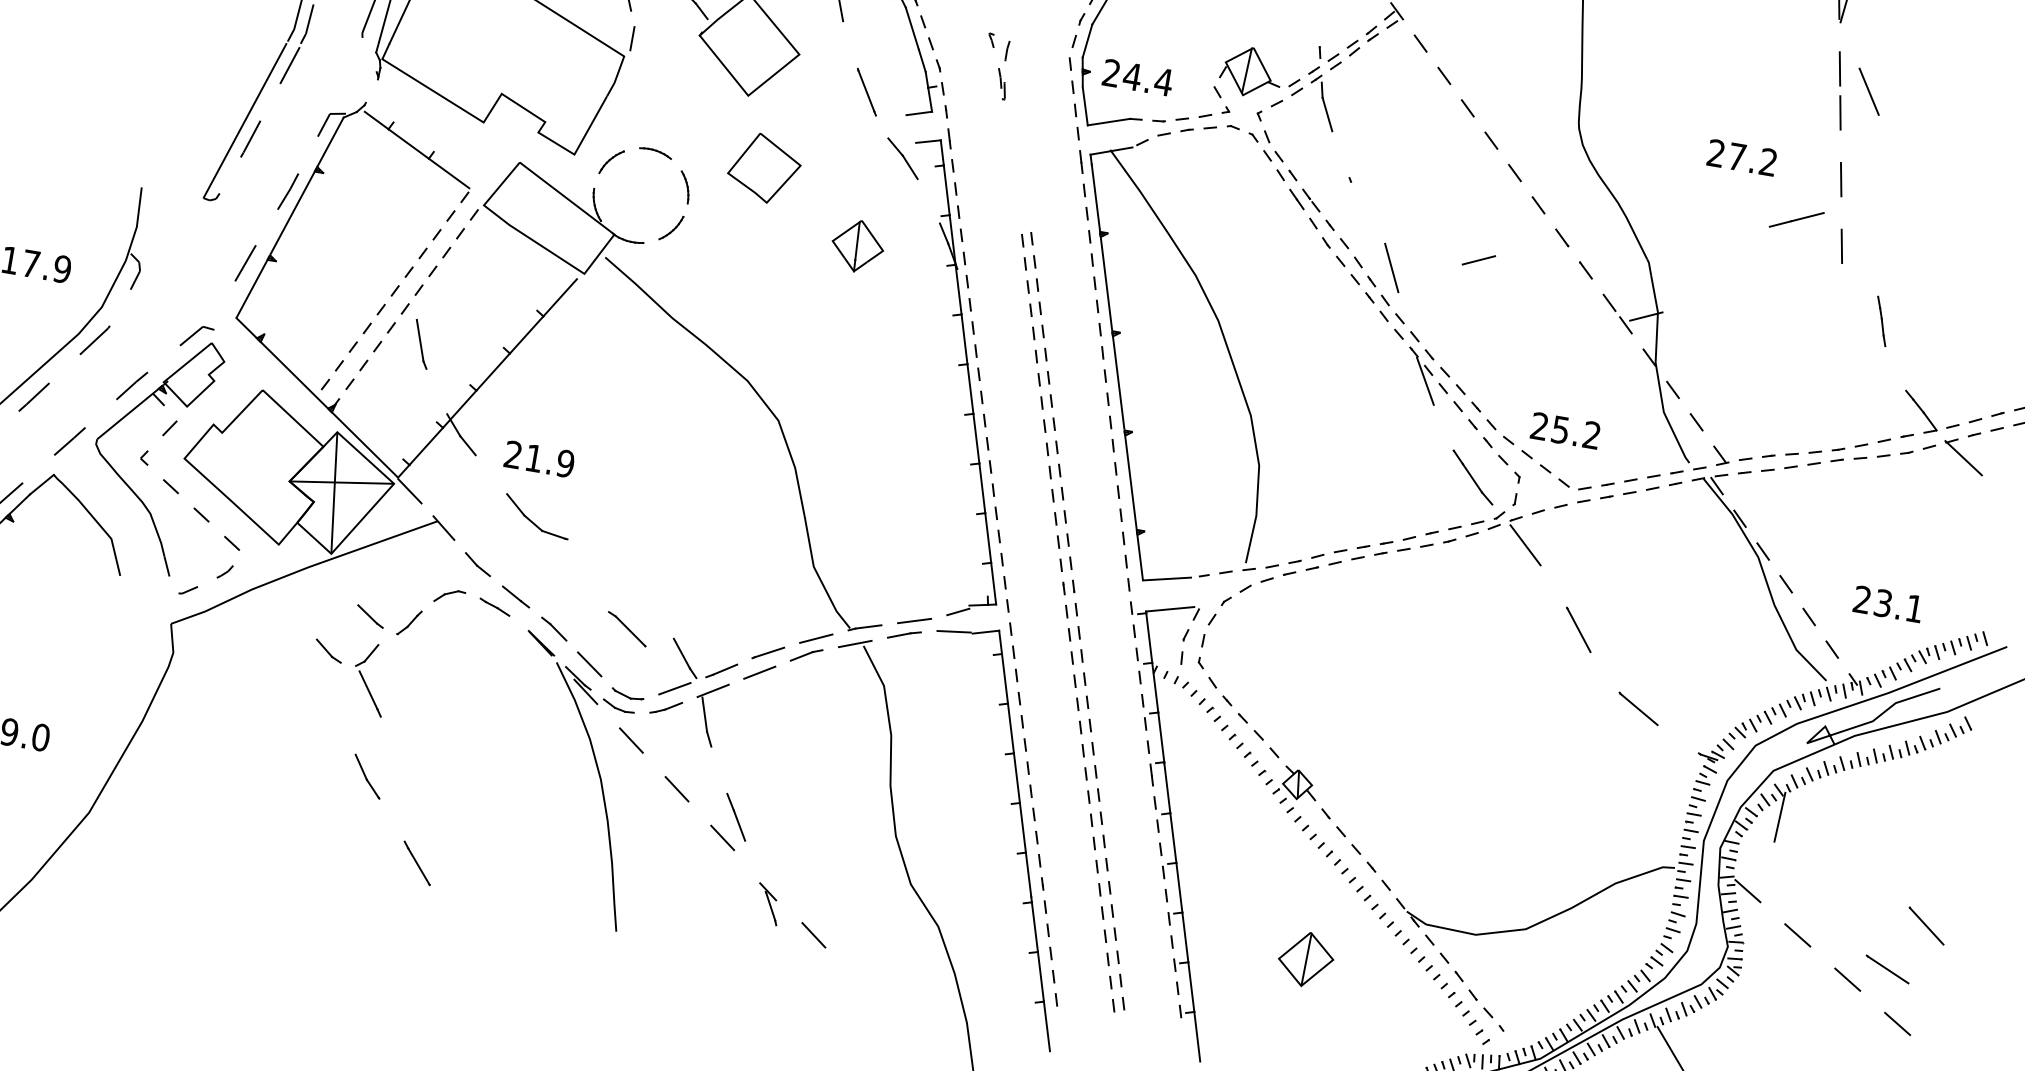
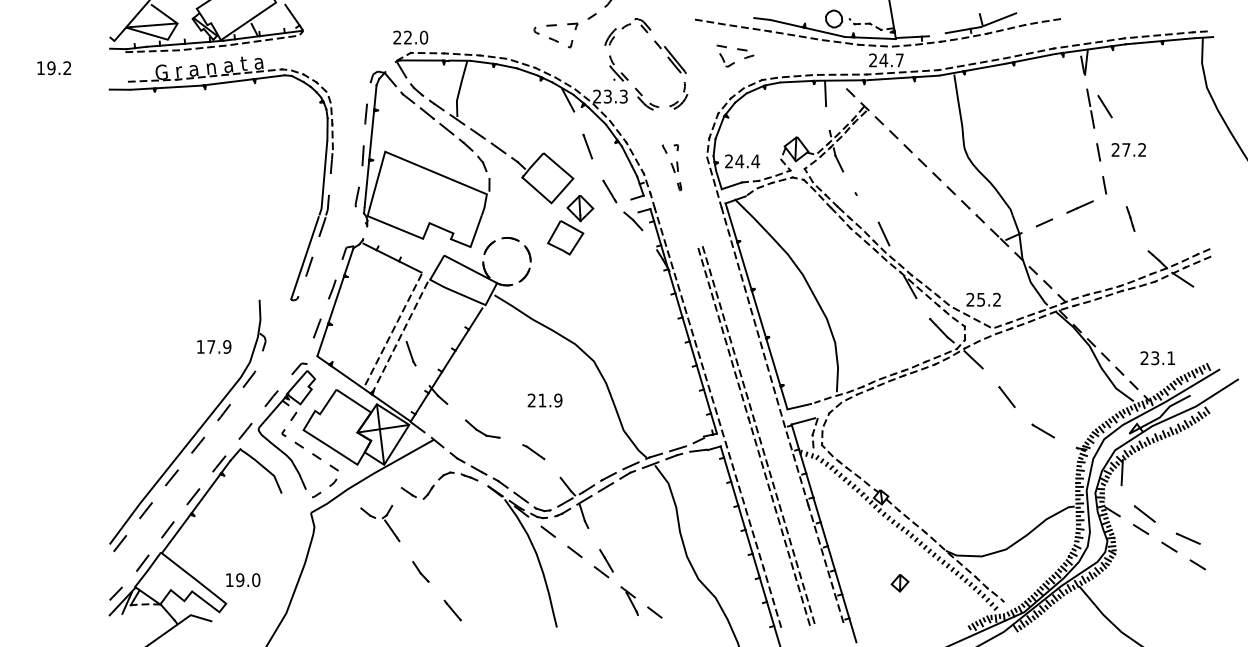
part: (996, 65) -> (671, 167), size x1.43
text: (1741, 156) -> (1128, 149), moved
line: (1795, 218) -> (1079, 206), moved
part: (858, 246) -> (580, 208), moved
line: (1479, 259) -> (1044, 222), moved
text: (538, 459) -> (544, 400), moved
line: (626, 629) -> (533, 452), moved
part: (349, 675) -> (380, 523), moved
part: (768, 903) -> (629, 600), size x1.43
line: (1925, 924) -> (1144, 513), moved
part: (1304, 960) -> (899, 583), size x0.62

